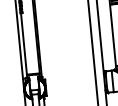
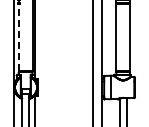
line: (23, 43) -> (18, 37), solid -> dashed

